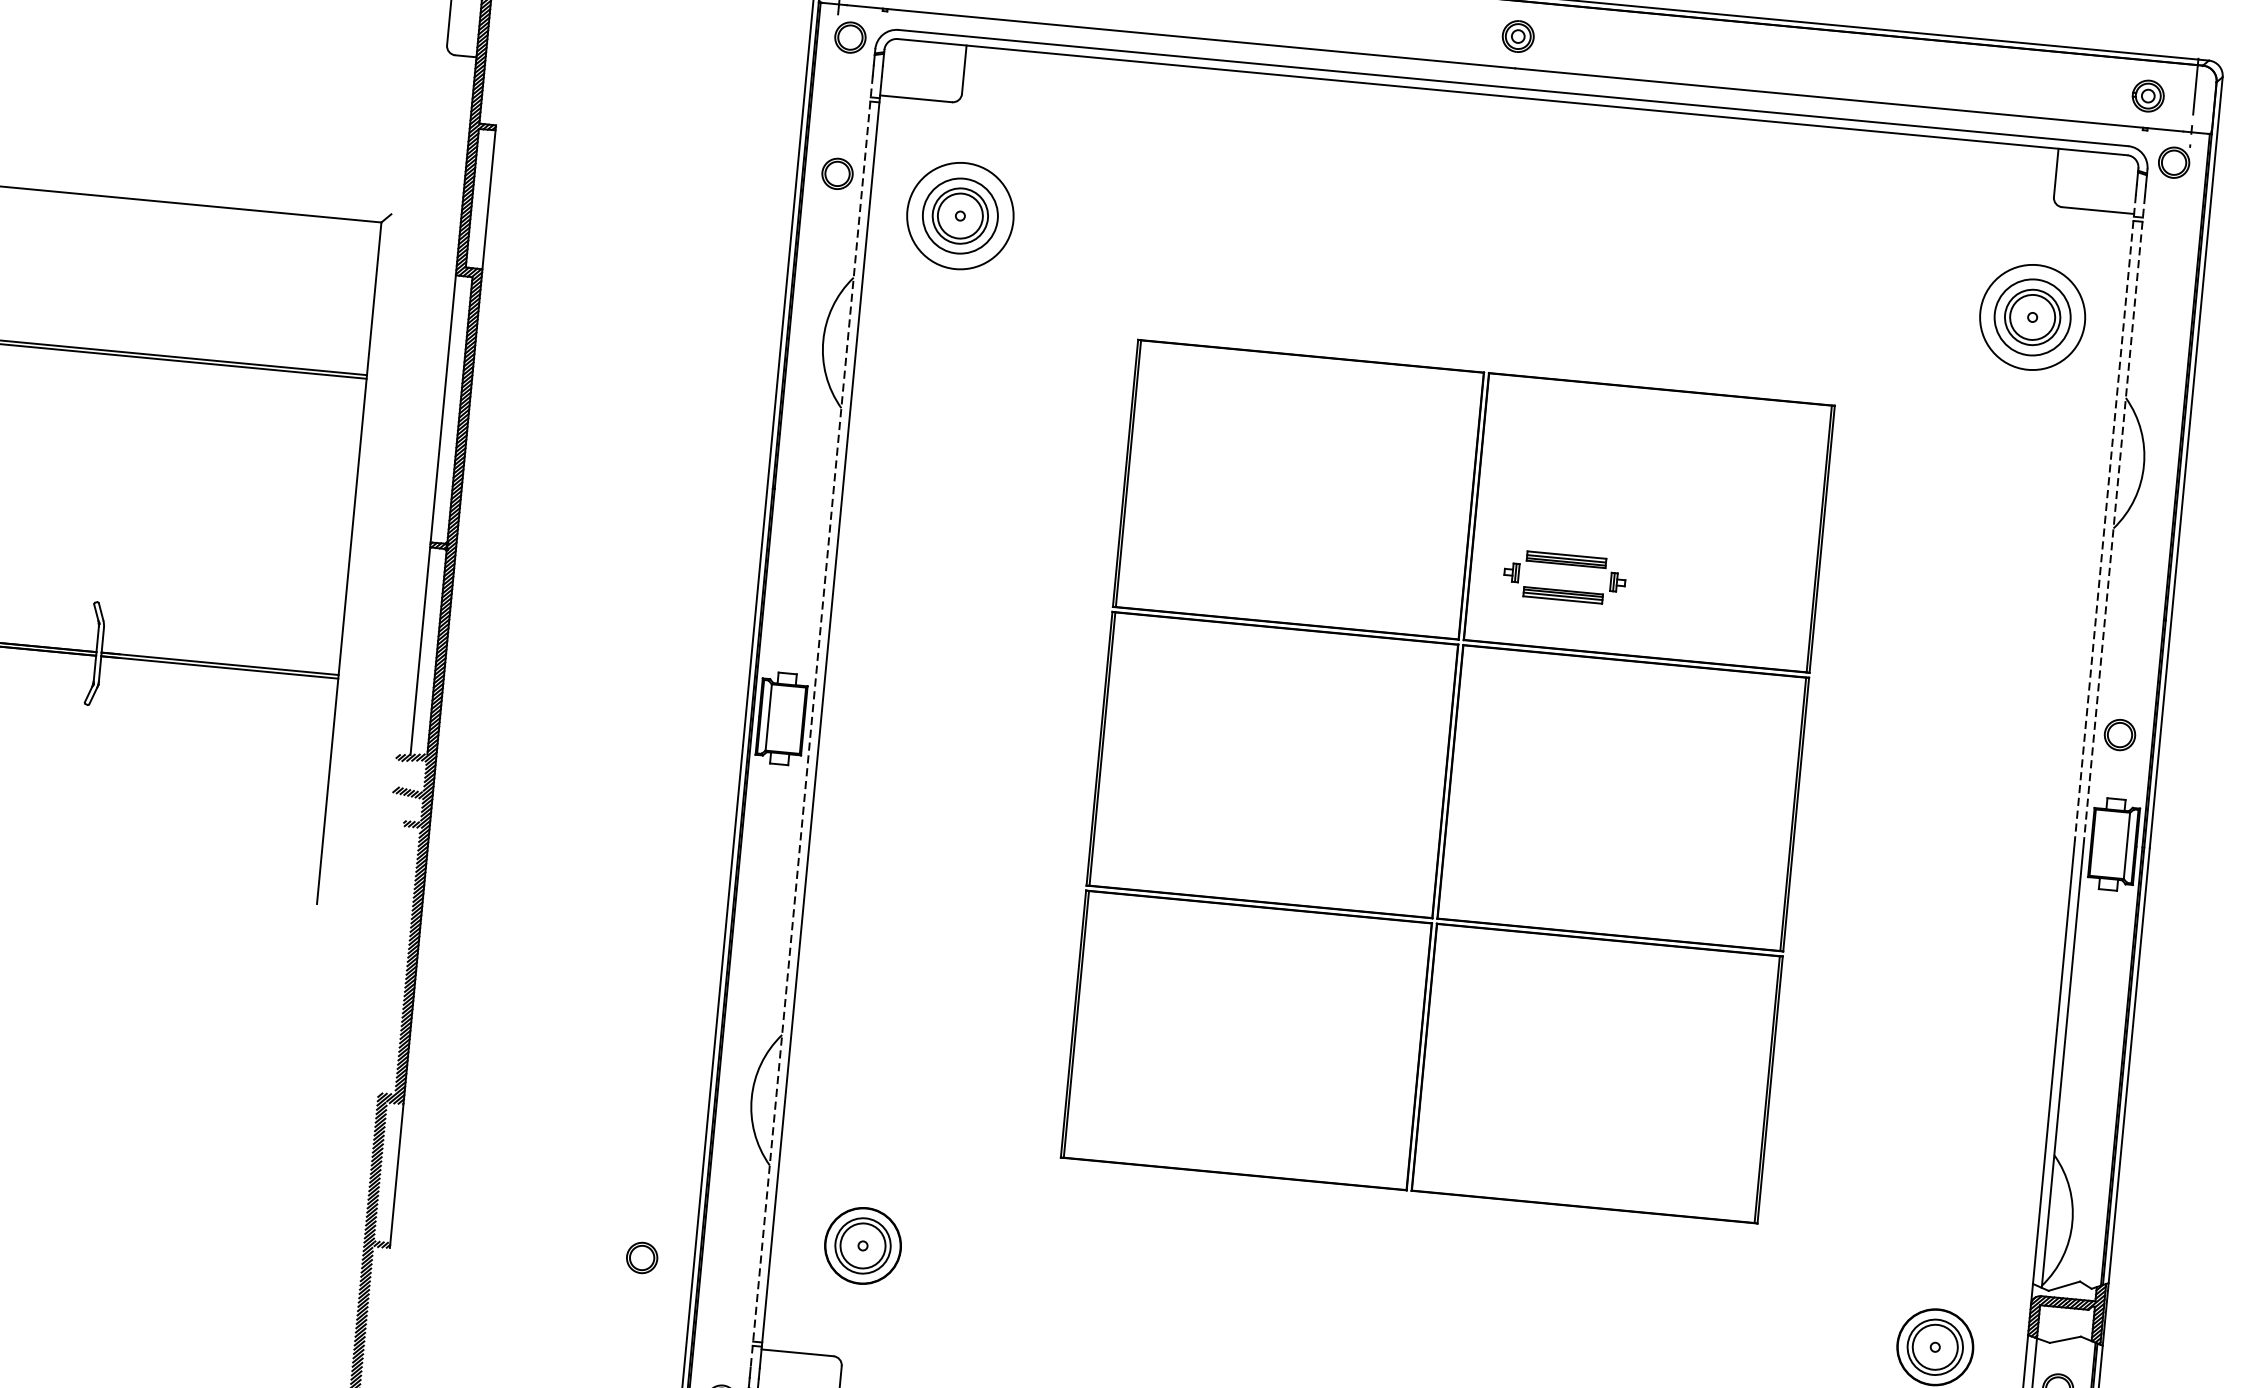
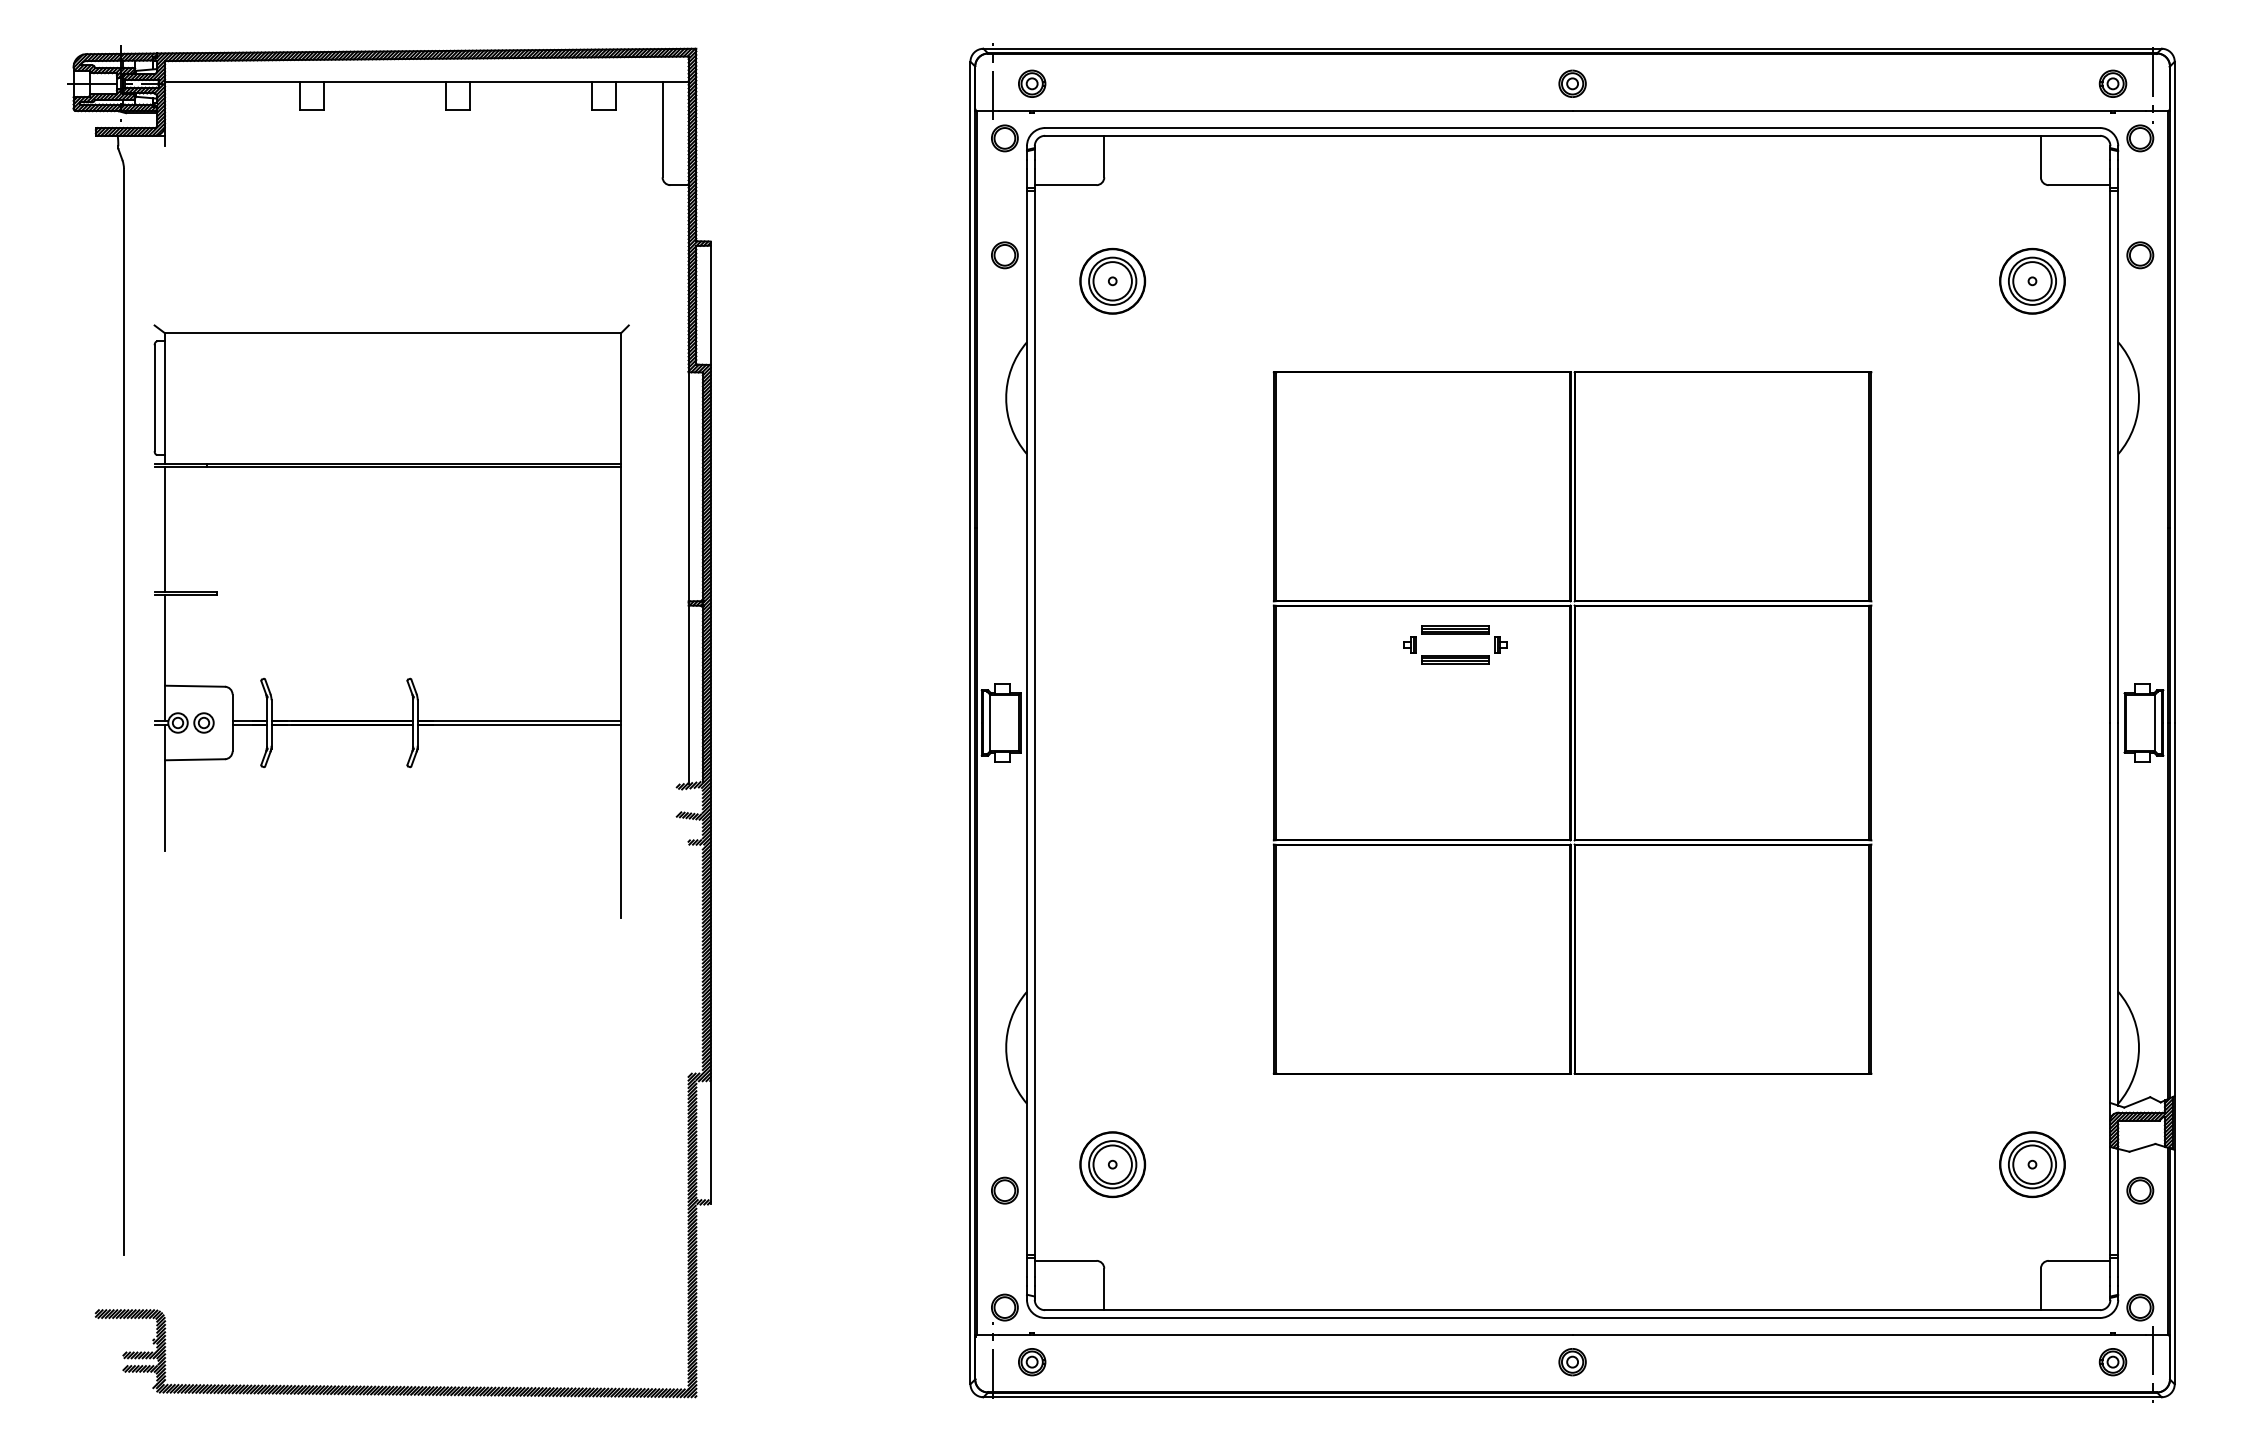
circle: (960, 215) -> (1112, 280), size x0.71
circle: (2032, 317) -> (2032, 281), size x0.71
line: (2105, 518) -> (2110, 446), dashed -> solid
line: (2114, 519) -> (2118, 446), dashed -> solid
part: (1565, 565) -> (1455, 634), moved
line: (811, 722) -> (1026, 723), dashed -> solid
part: (2120, 735) -> (2140, 255), moved
part: (641, 1257) -> (1004, 1190), moved

